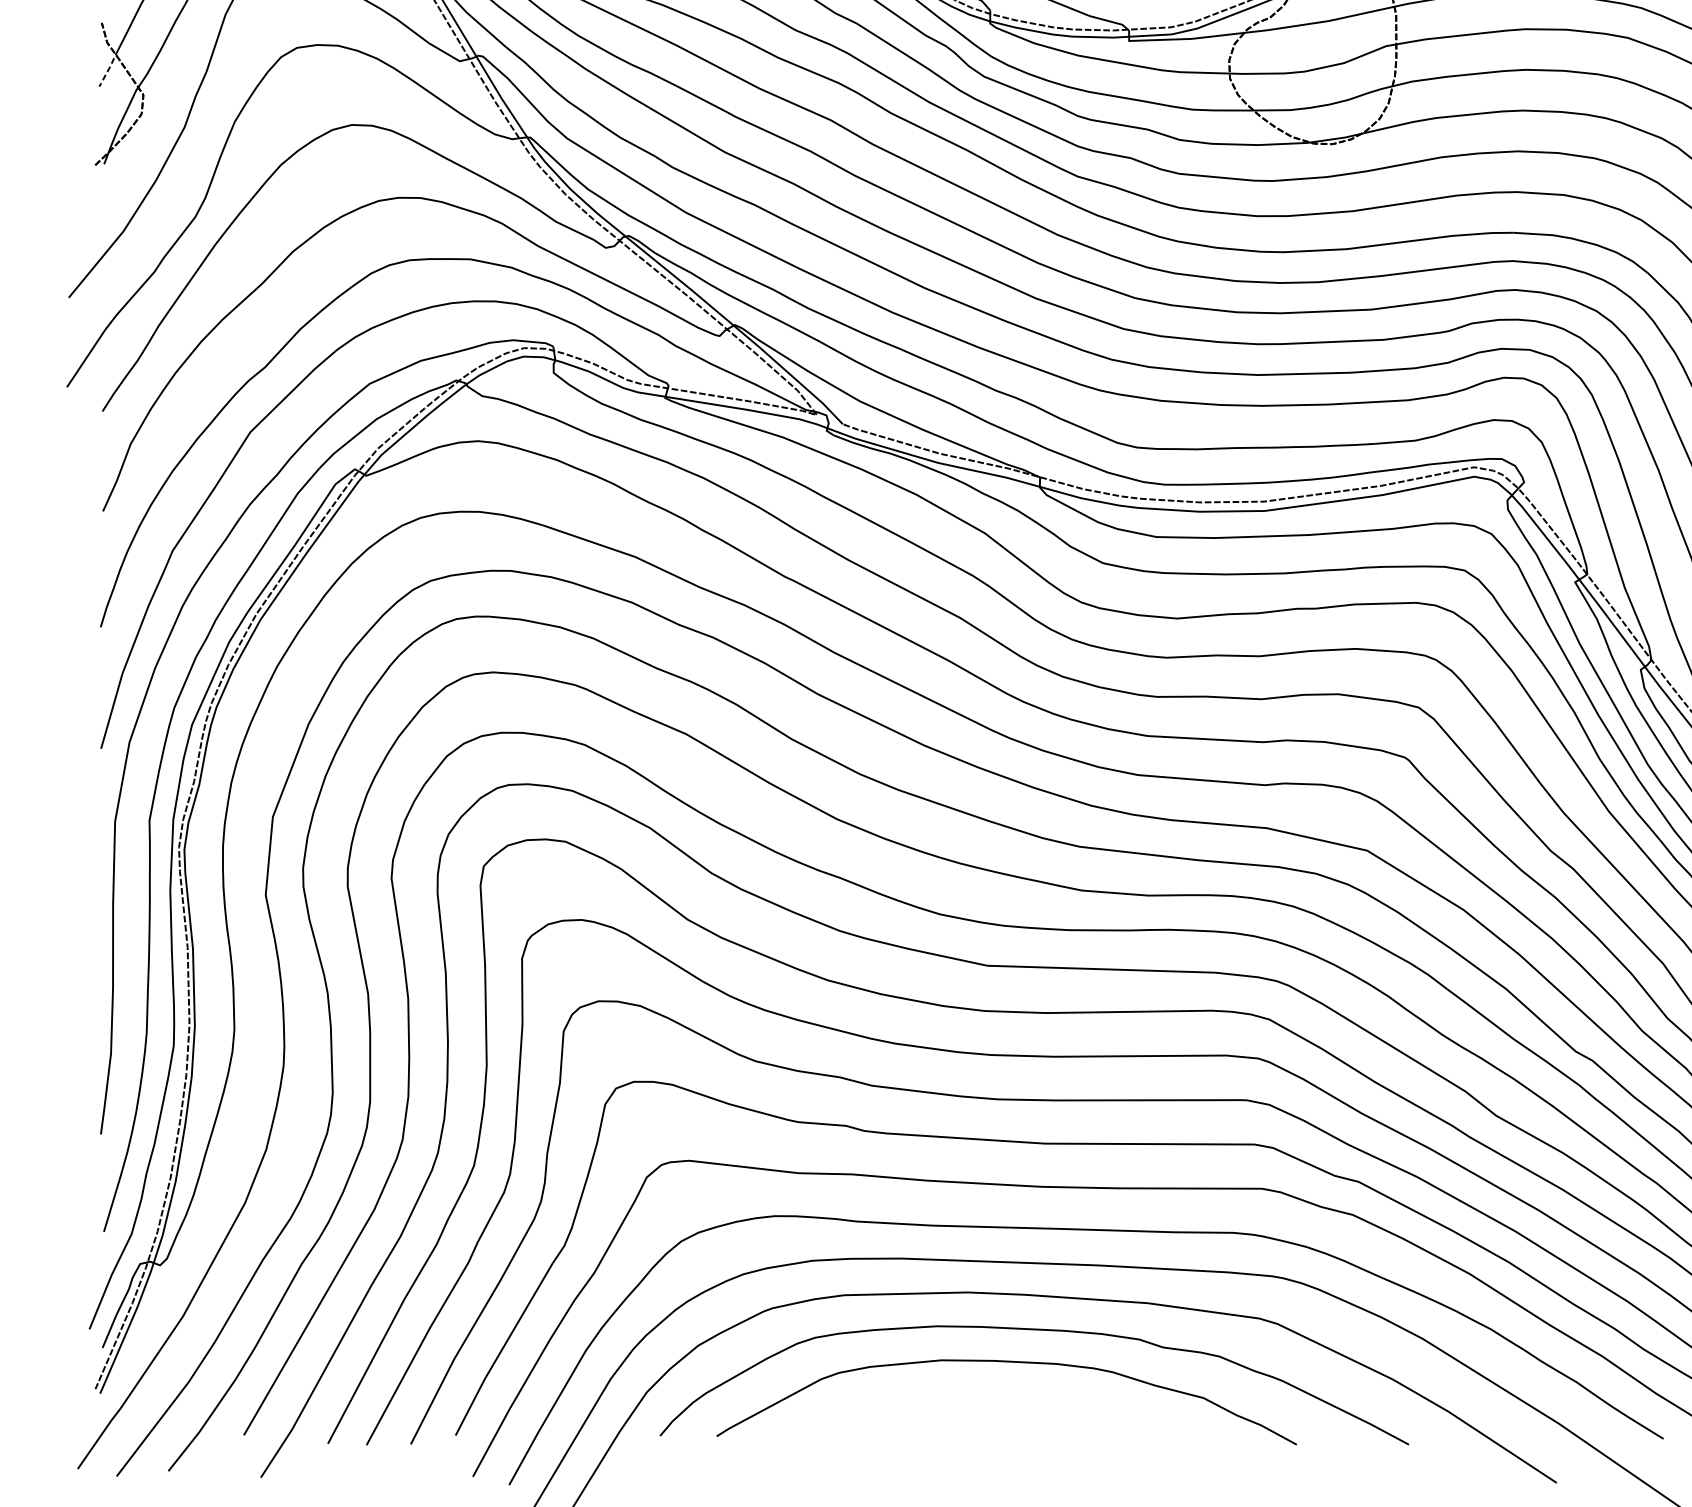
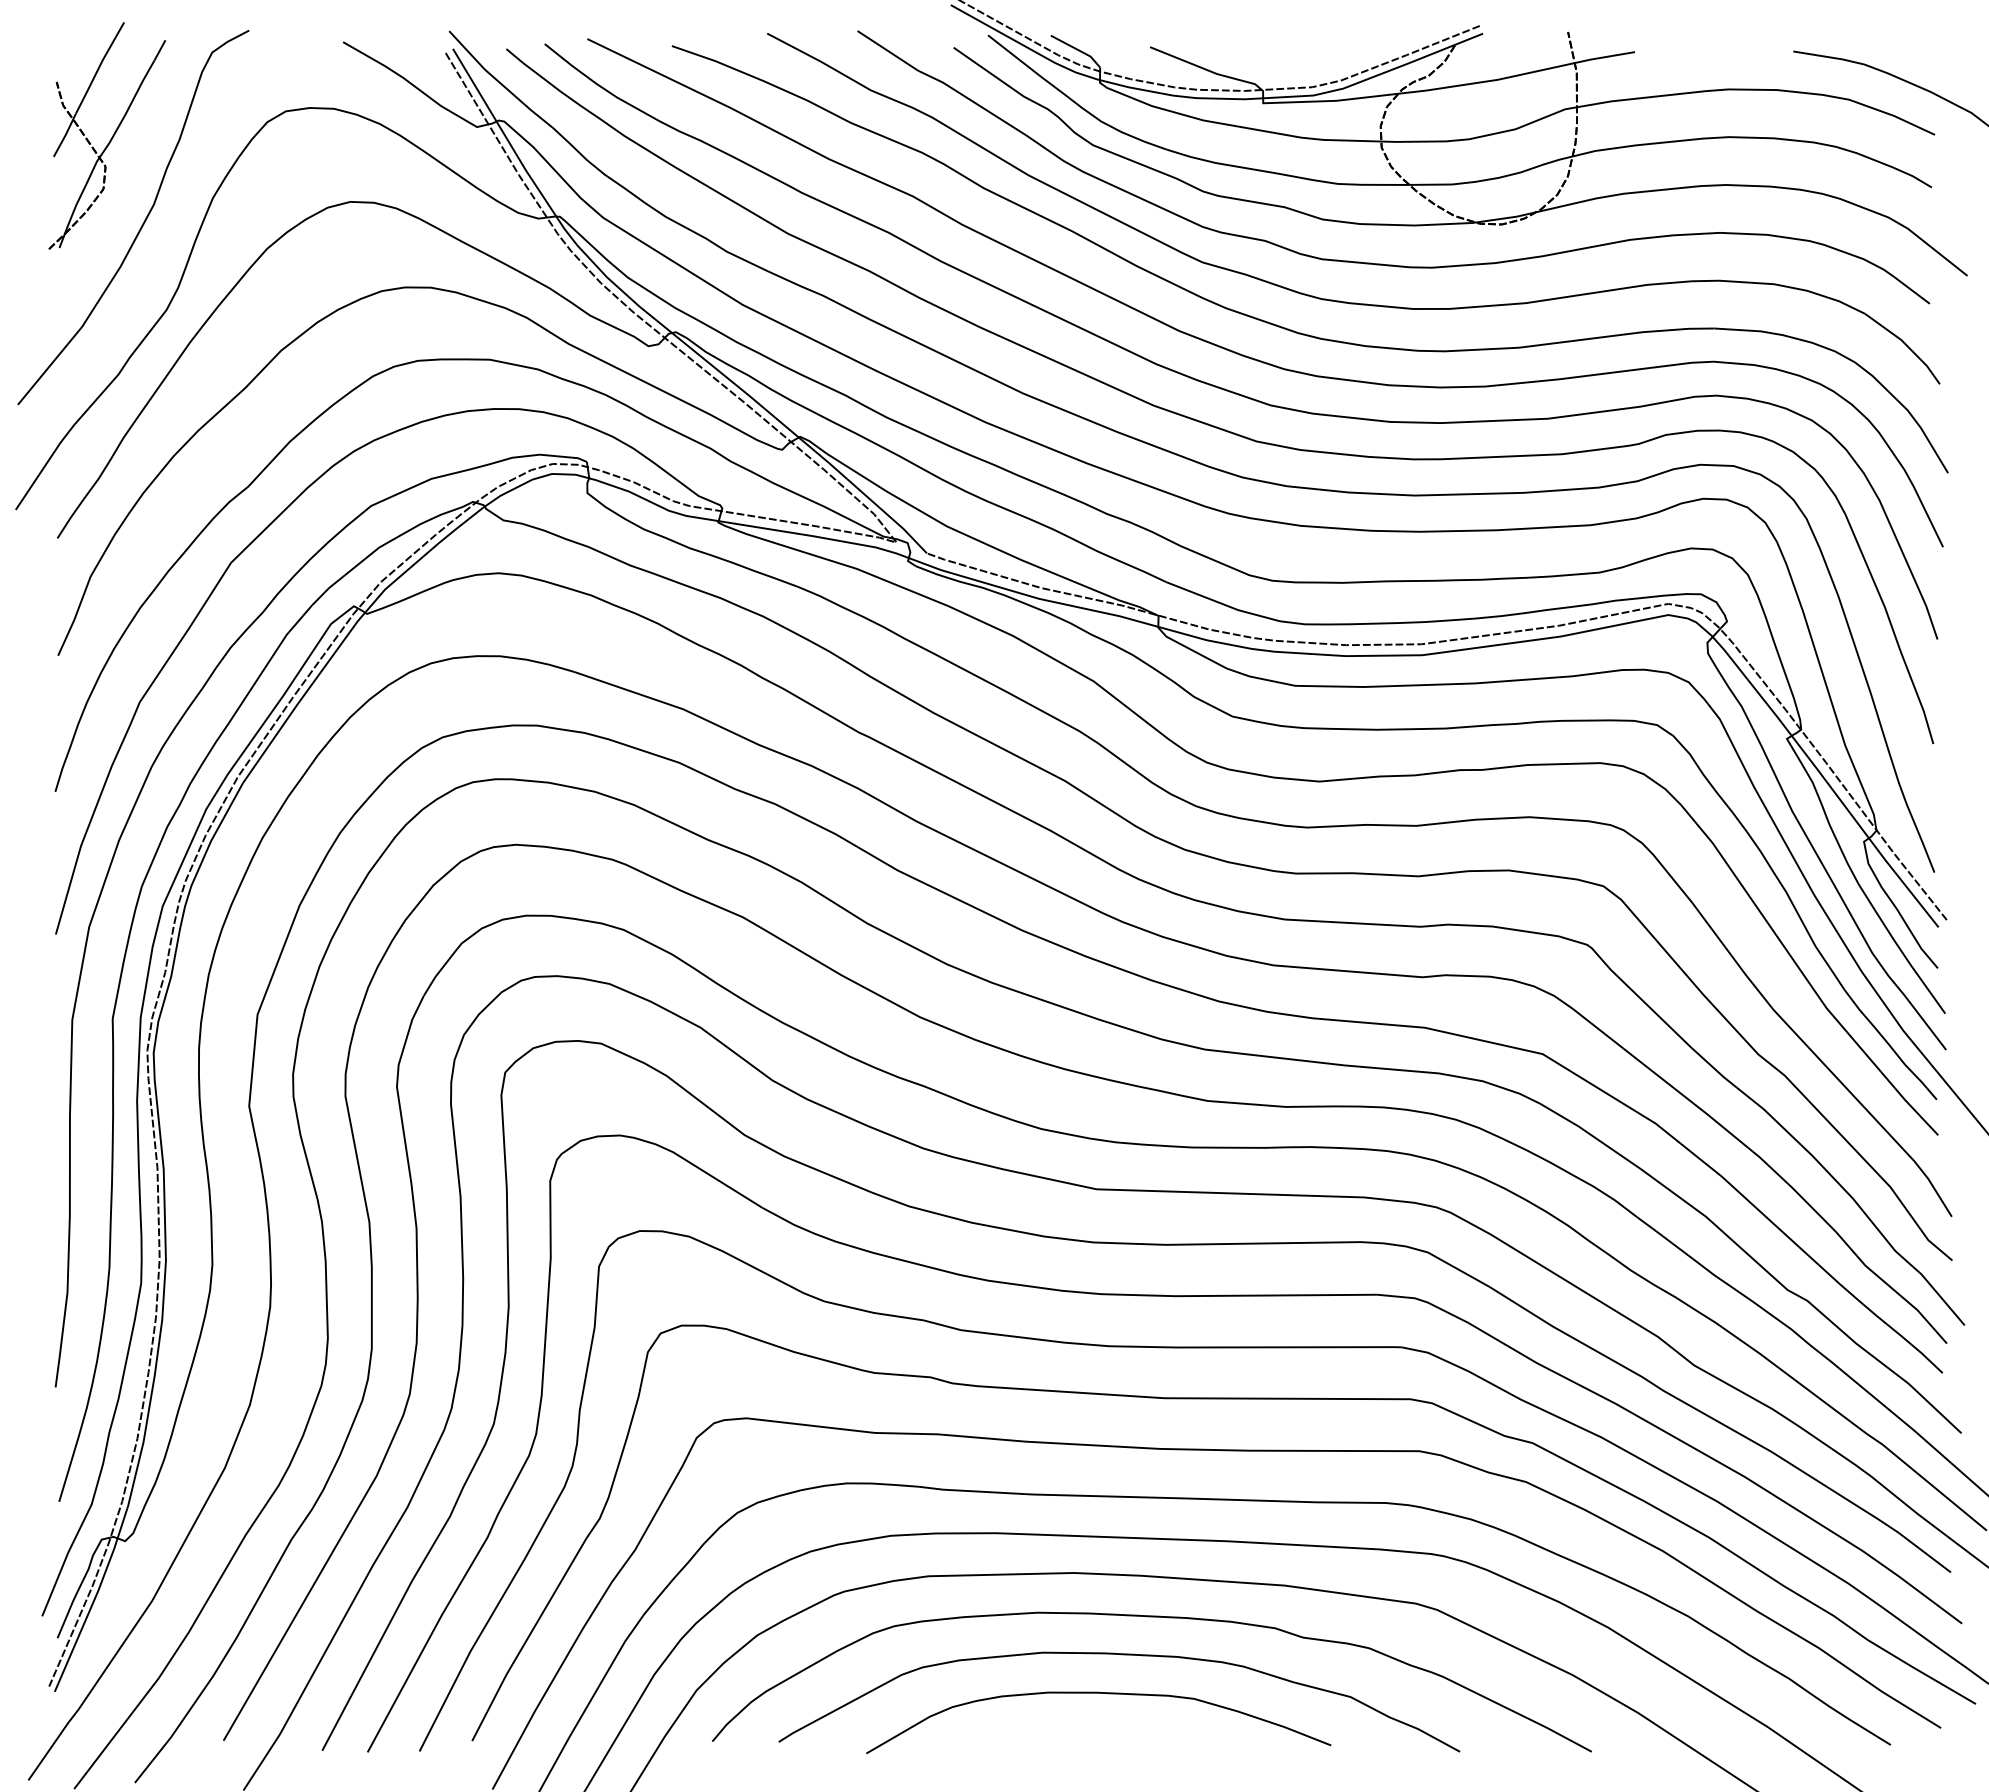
line: (109, 67) -> (65, 134), dashed -> solid
curve: (988, 1395) -> (1098, 1693), added

